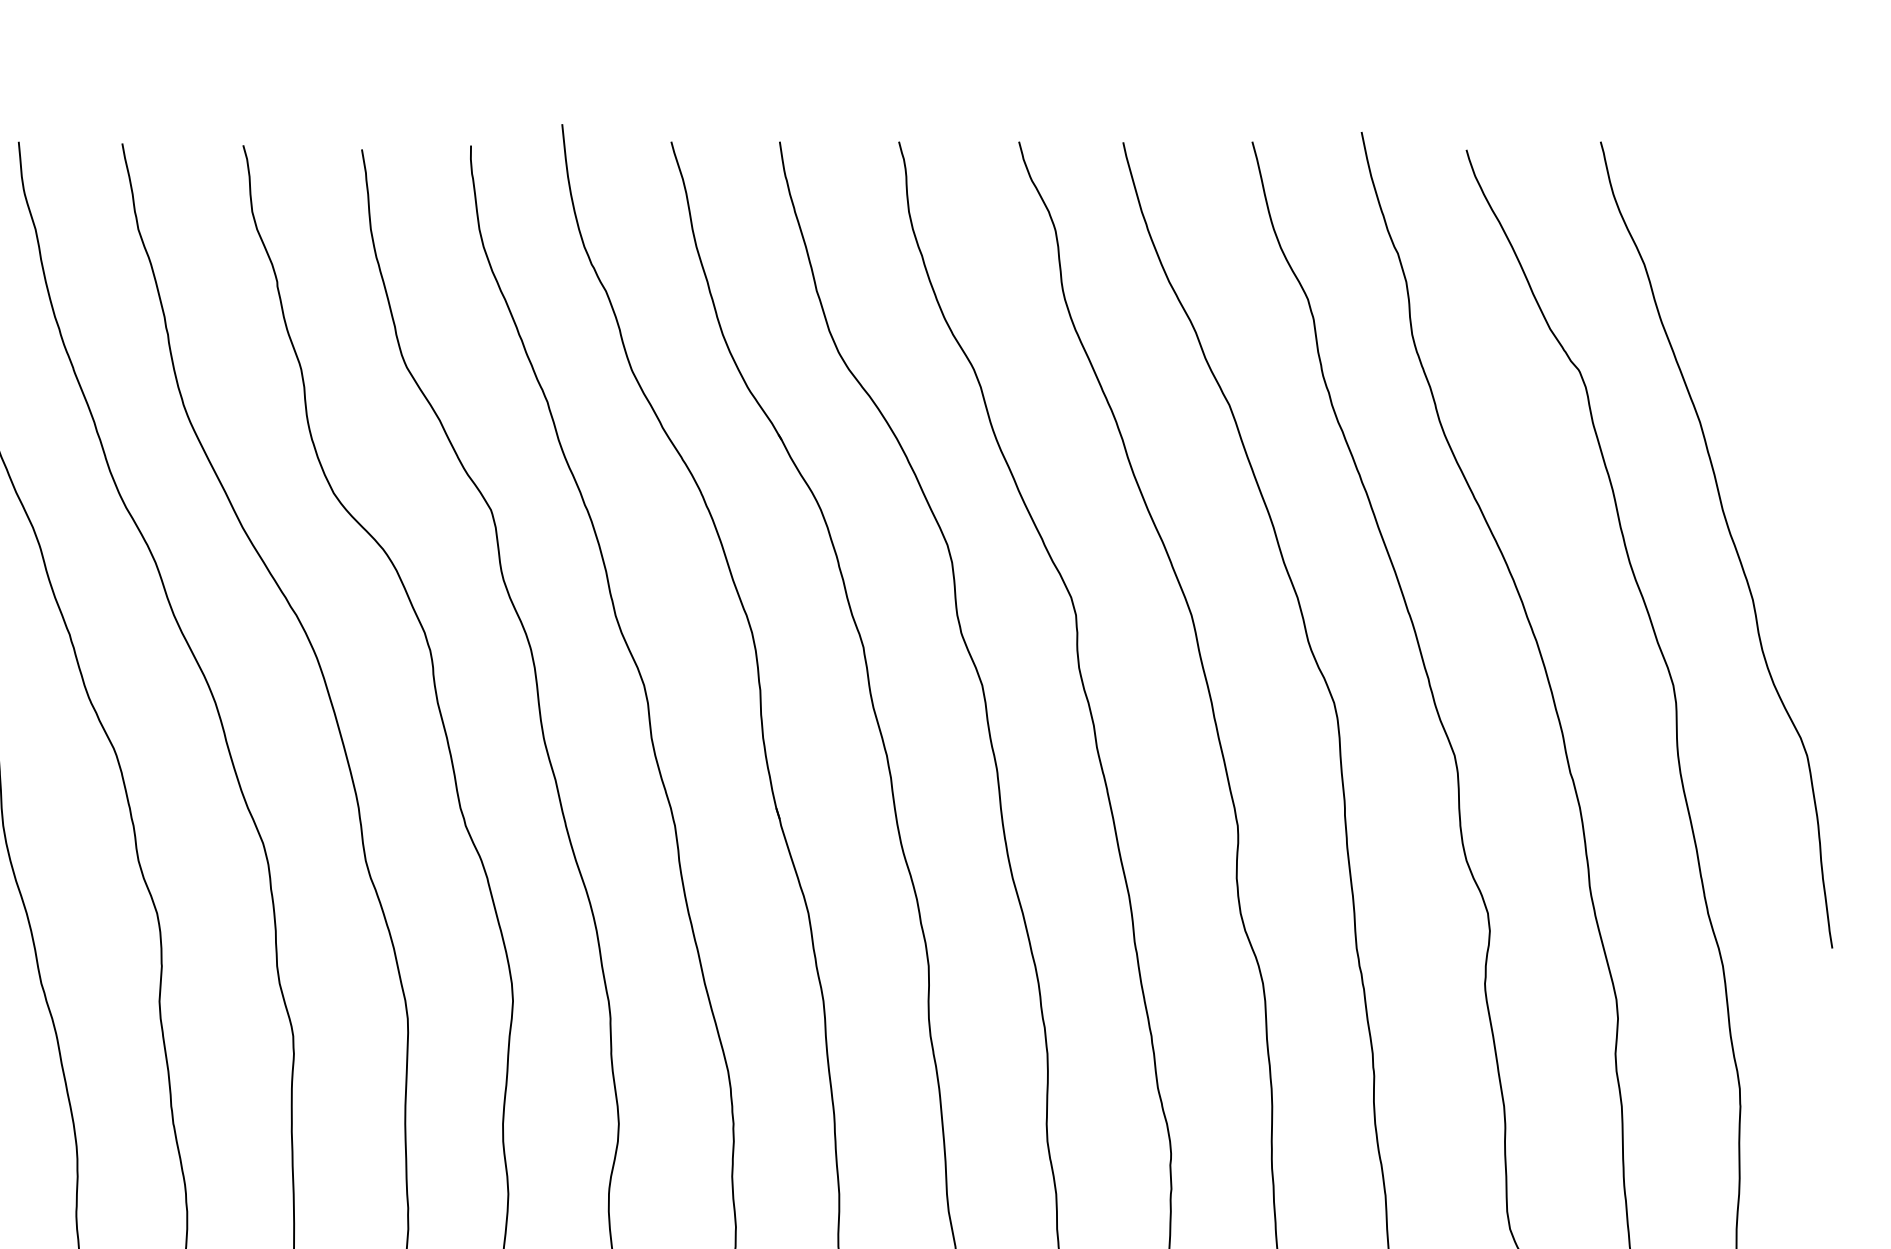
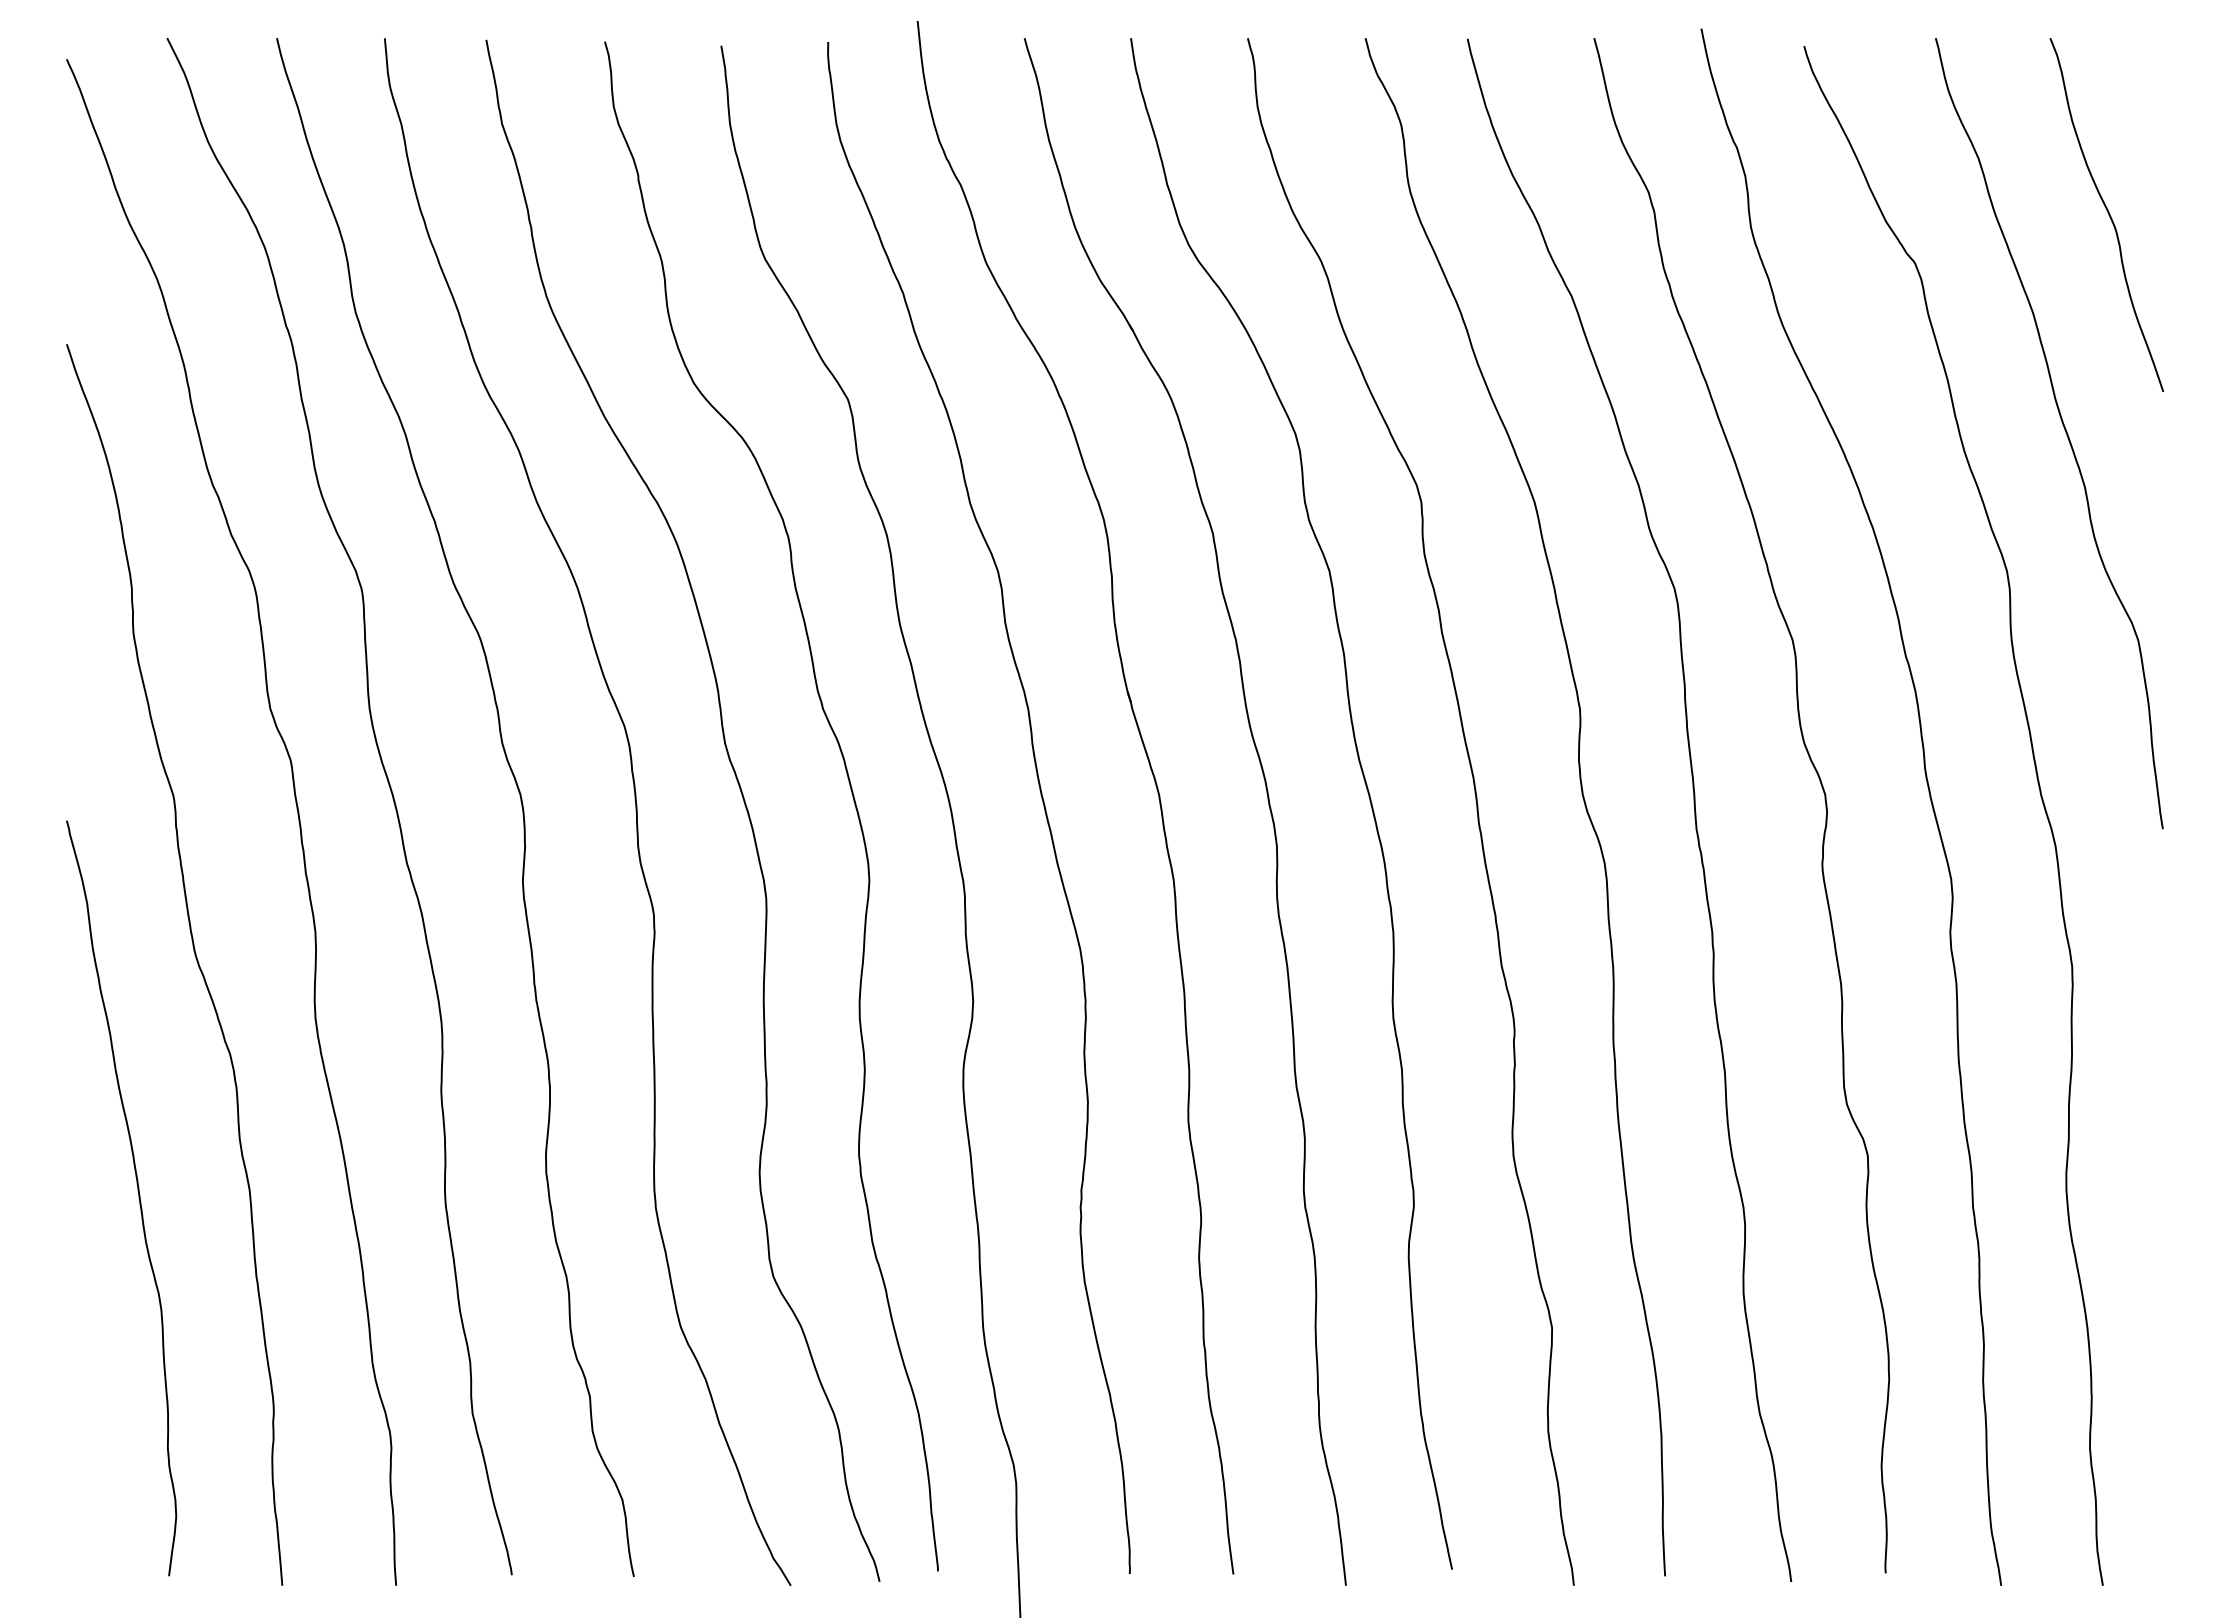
curve: (1776, 321) -> (2108, 214), added

